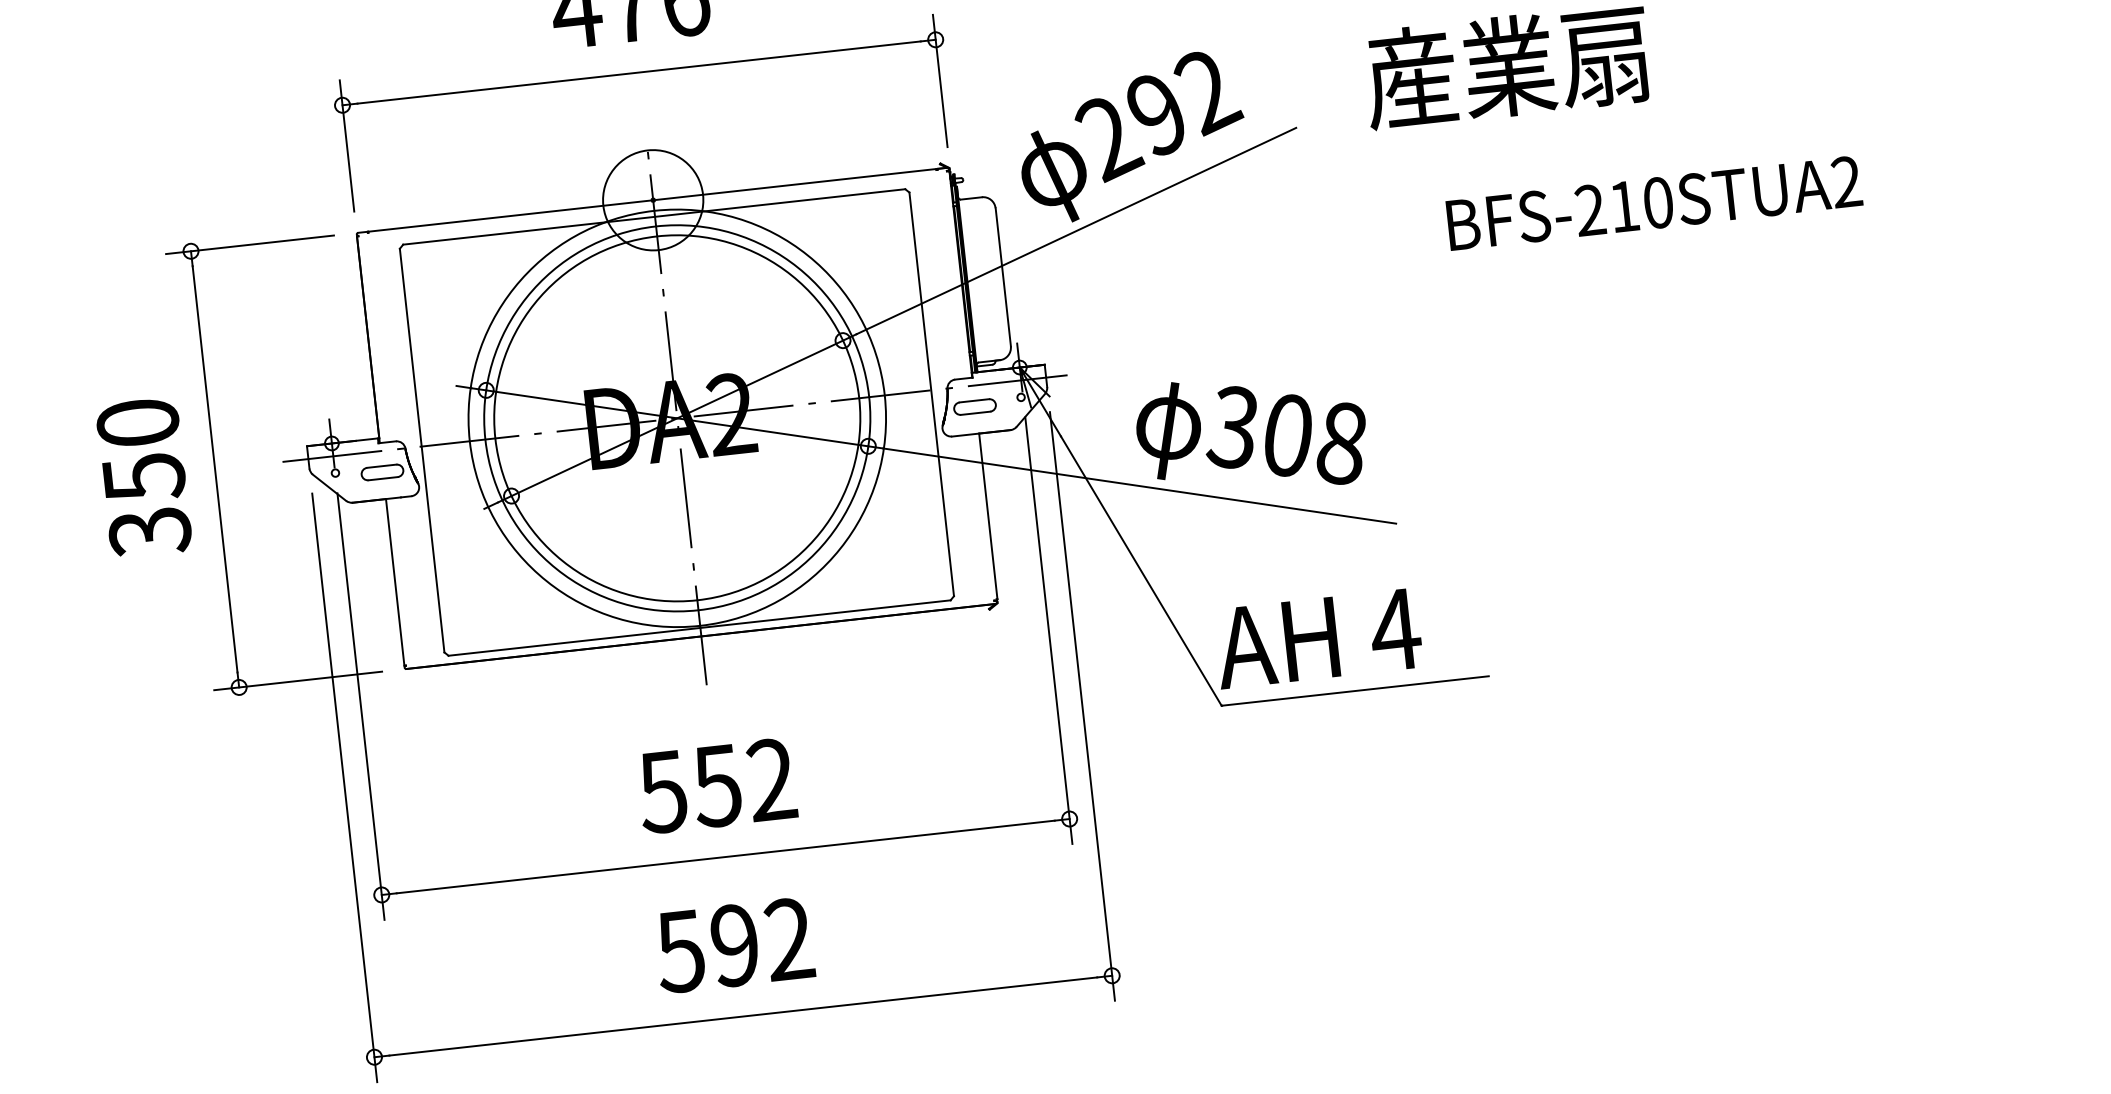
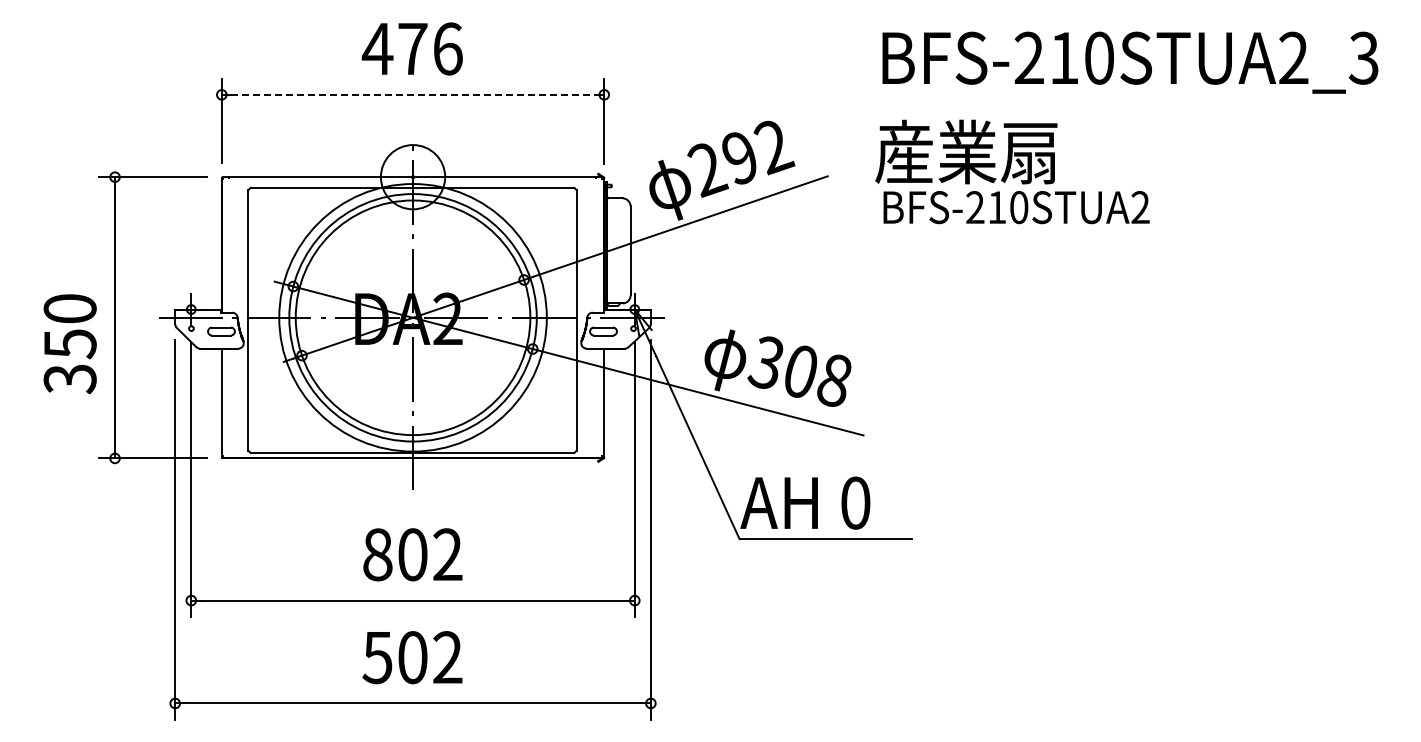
line: (639, 71) -> (413, 94), solid -> dashed
text: (1654, 203) -> (1016, 207), moved
text: (143, 478) -> (69, 344), moved
text: (1395, 629) -> (855, 502), 4 -> 0
text: (689, 788) -> (394, 554), 552 -> 802
text: (734, 945) -> (412, 657), 592 -> 502

